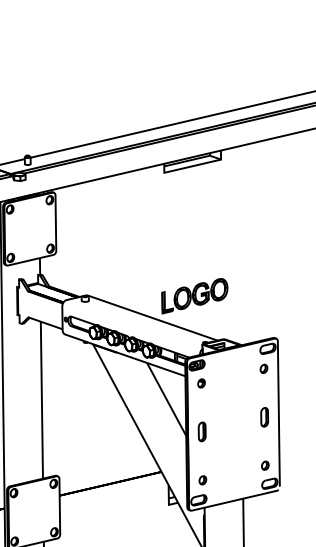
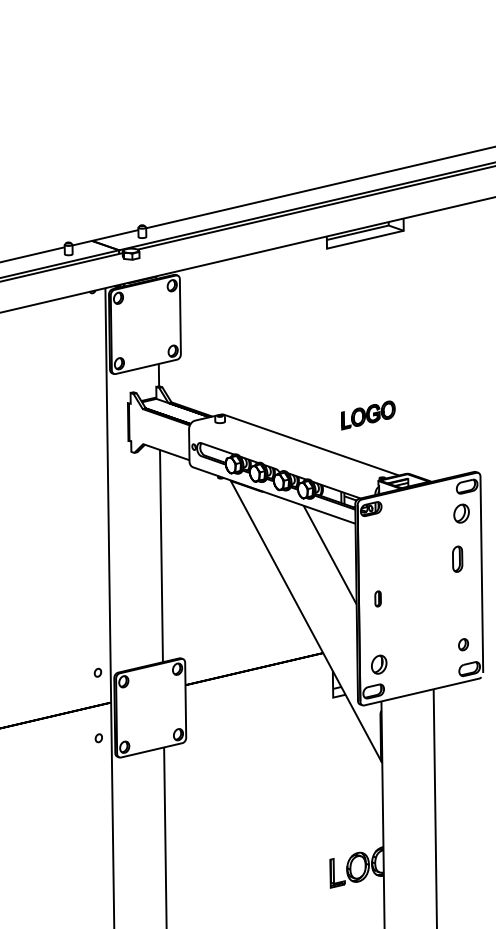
part: (195, 296) -> (368, 415), size x0.6
part: (263, 368) -> (461, 513), size x1.6
part: (200, 383) -> (376, 533), removed
part: (264, 416) -> (457, 558), moved
part: (201, 431) -> (377, 598), size x0.6
part: (202, 479) -> (378, 663), size x1.6

